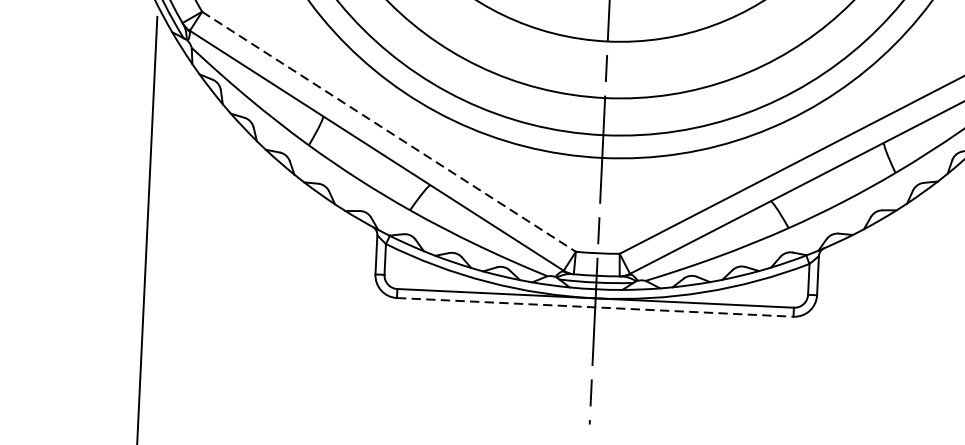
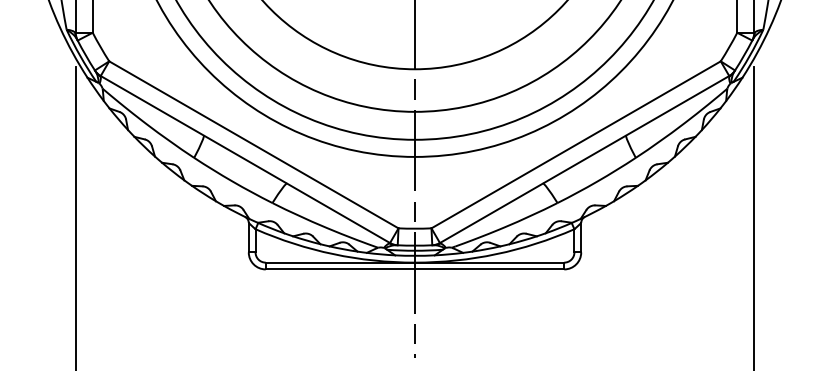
line: (389, 132) -> (254, 145), dashed -> solid
line: (595, 307) -> (415, 269), dashed -> solid

